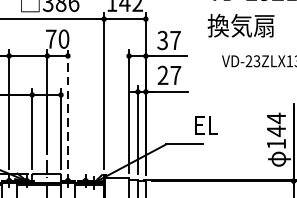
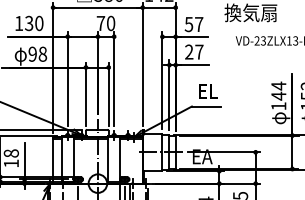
text: (163, 39) -> (189, 23), 37 -> 57
line: (68, 110) -> (114, 79), dashed -> solid
text: (206, 125) -> (208, 91), moved

